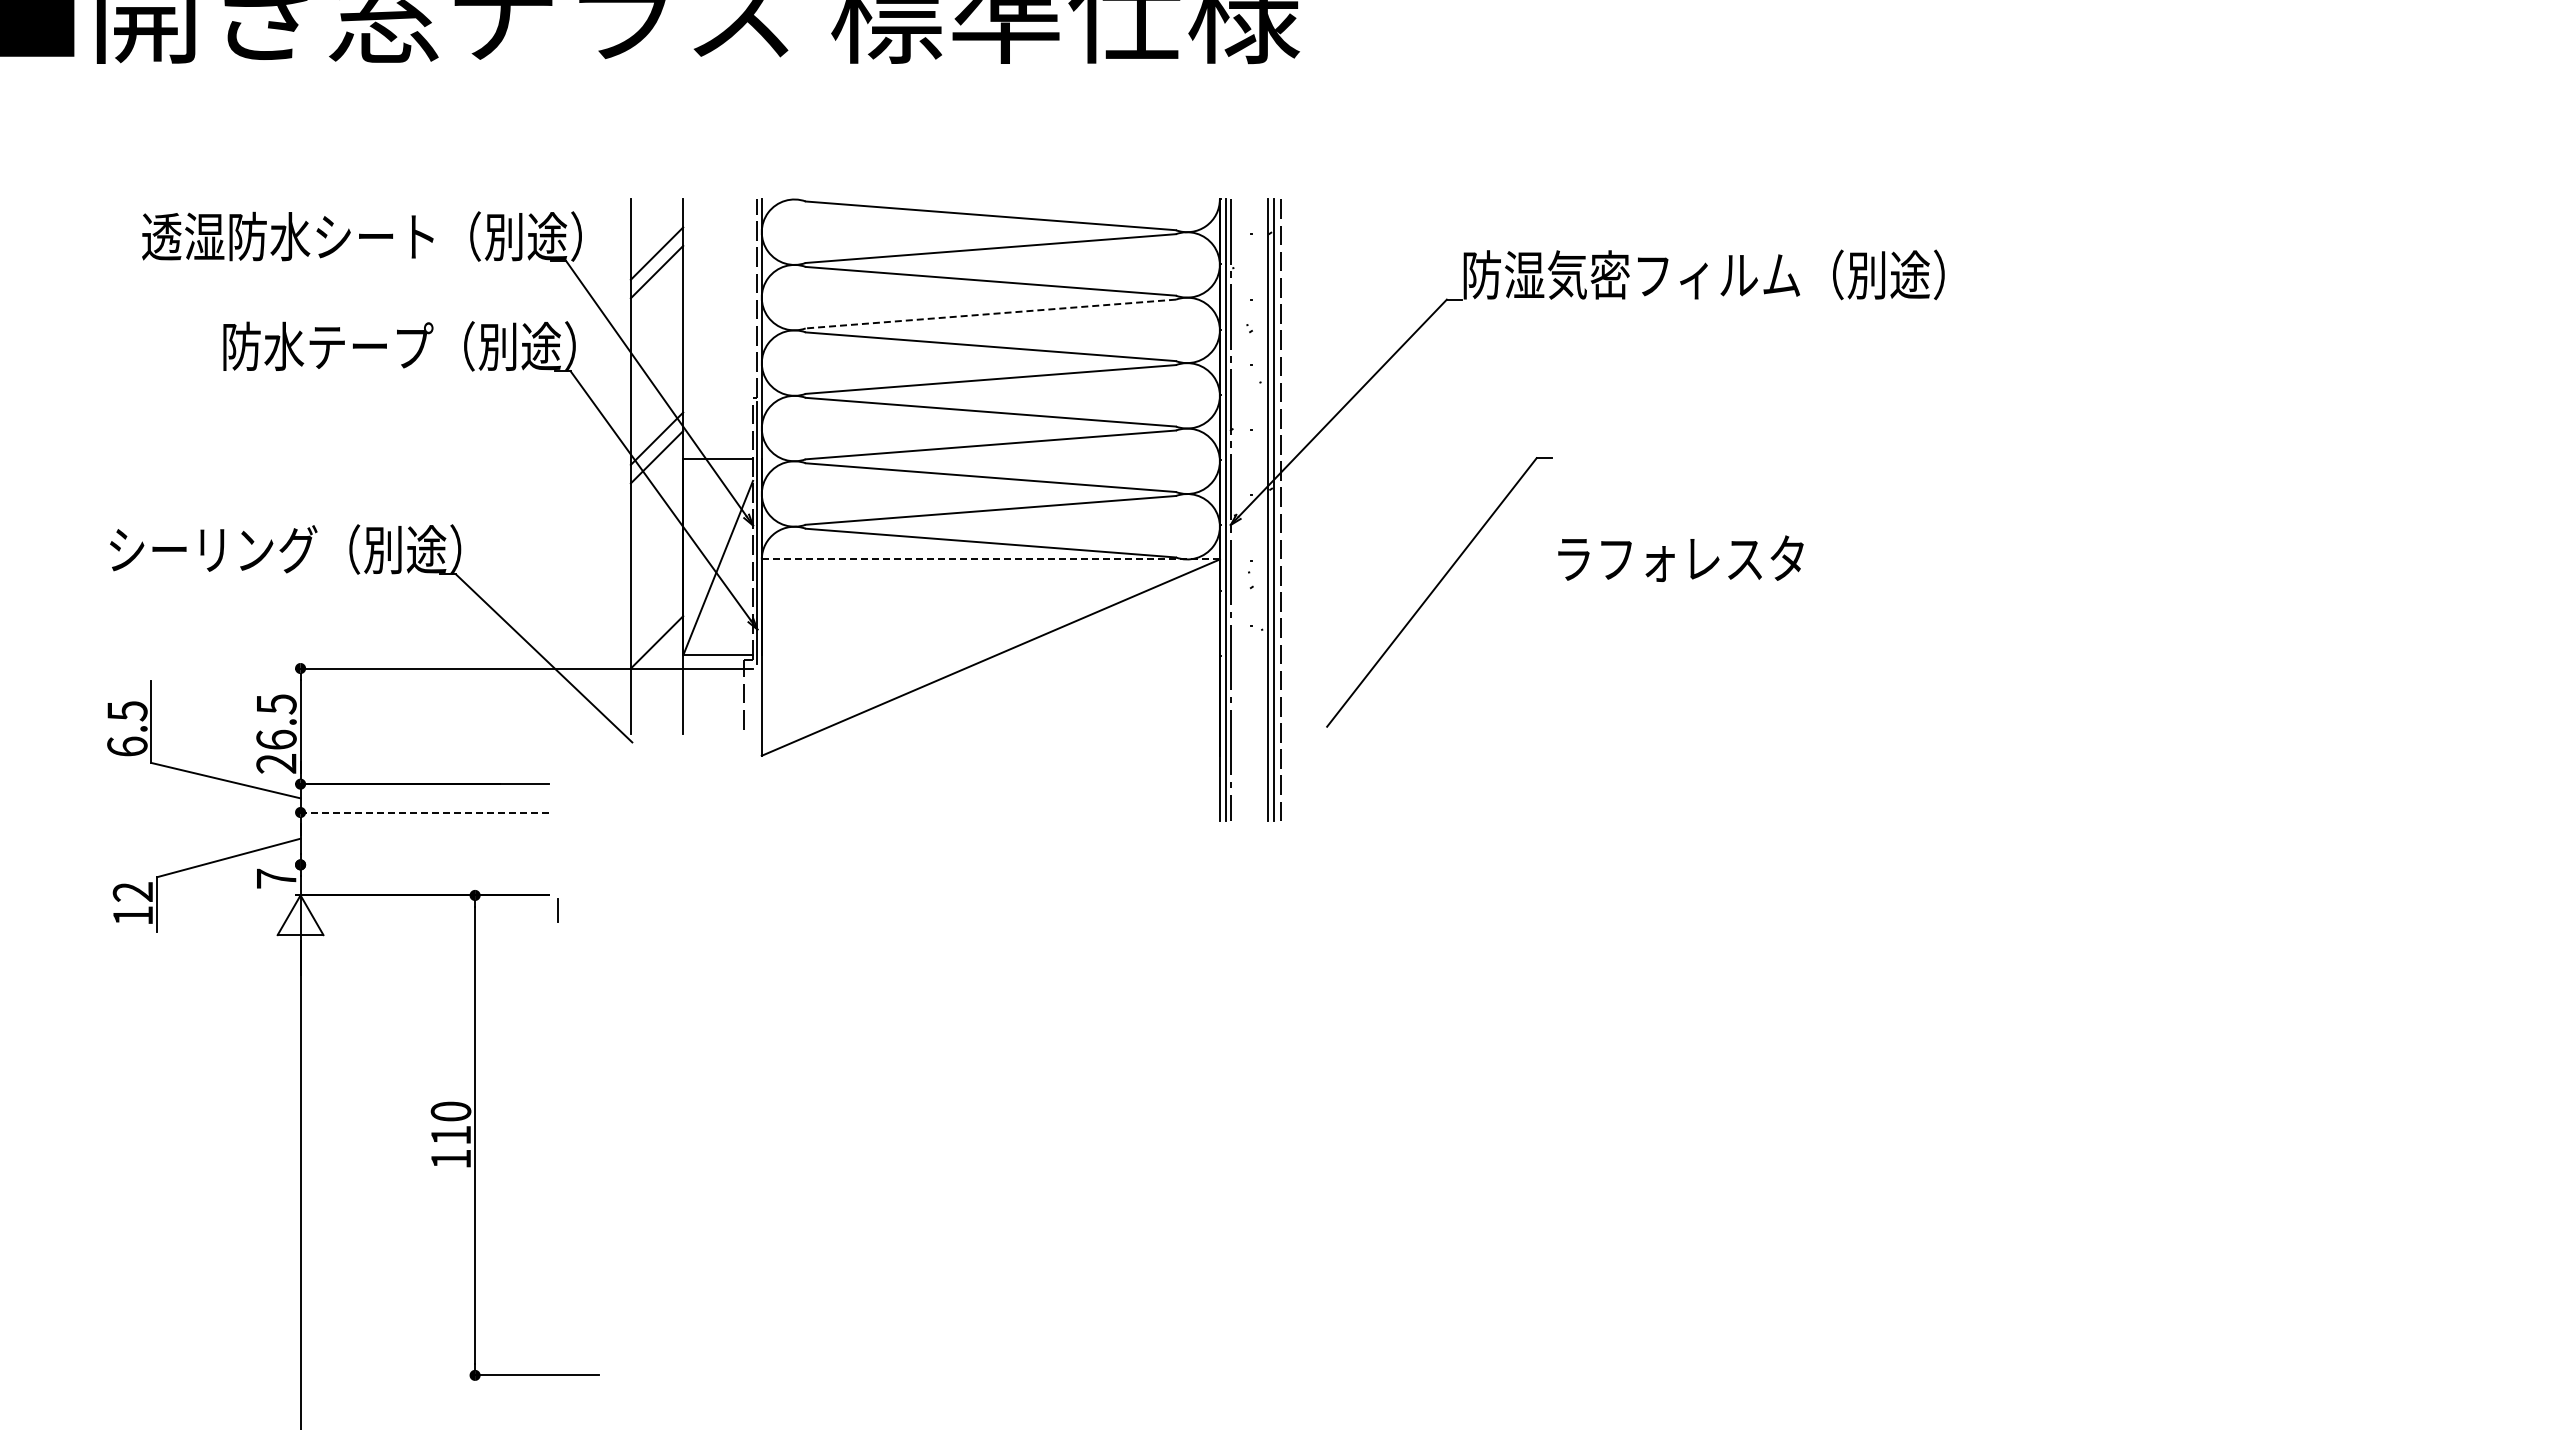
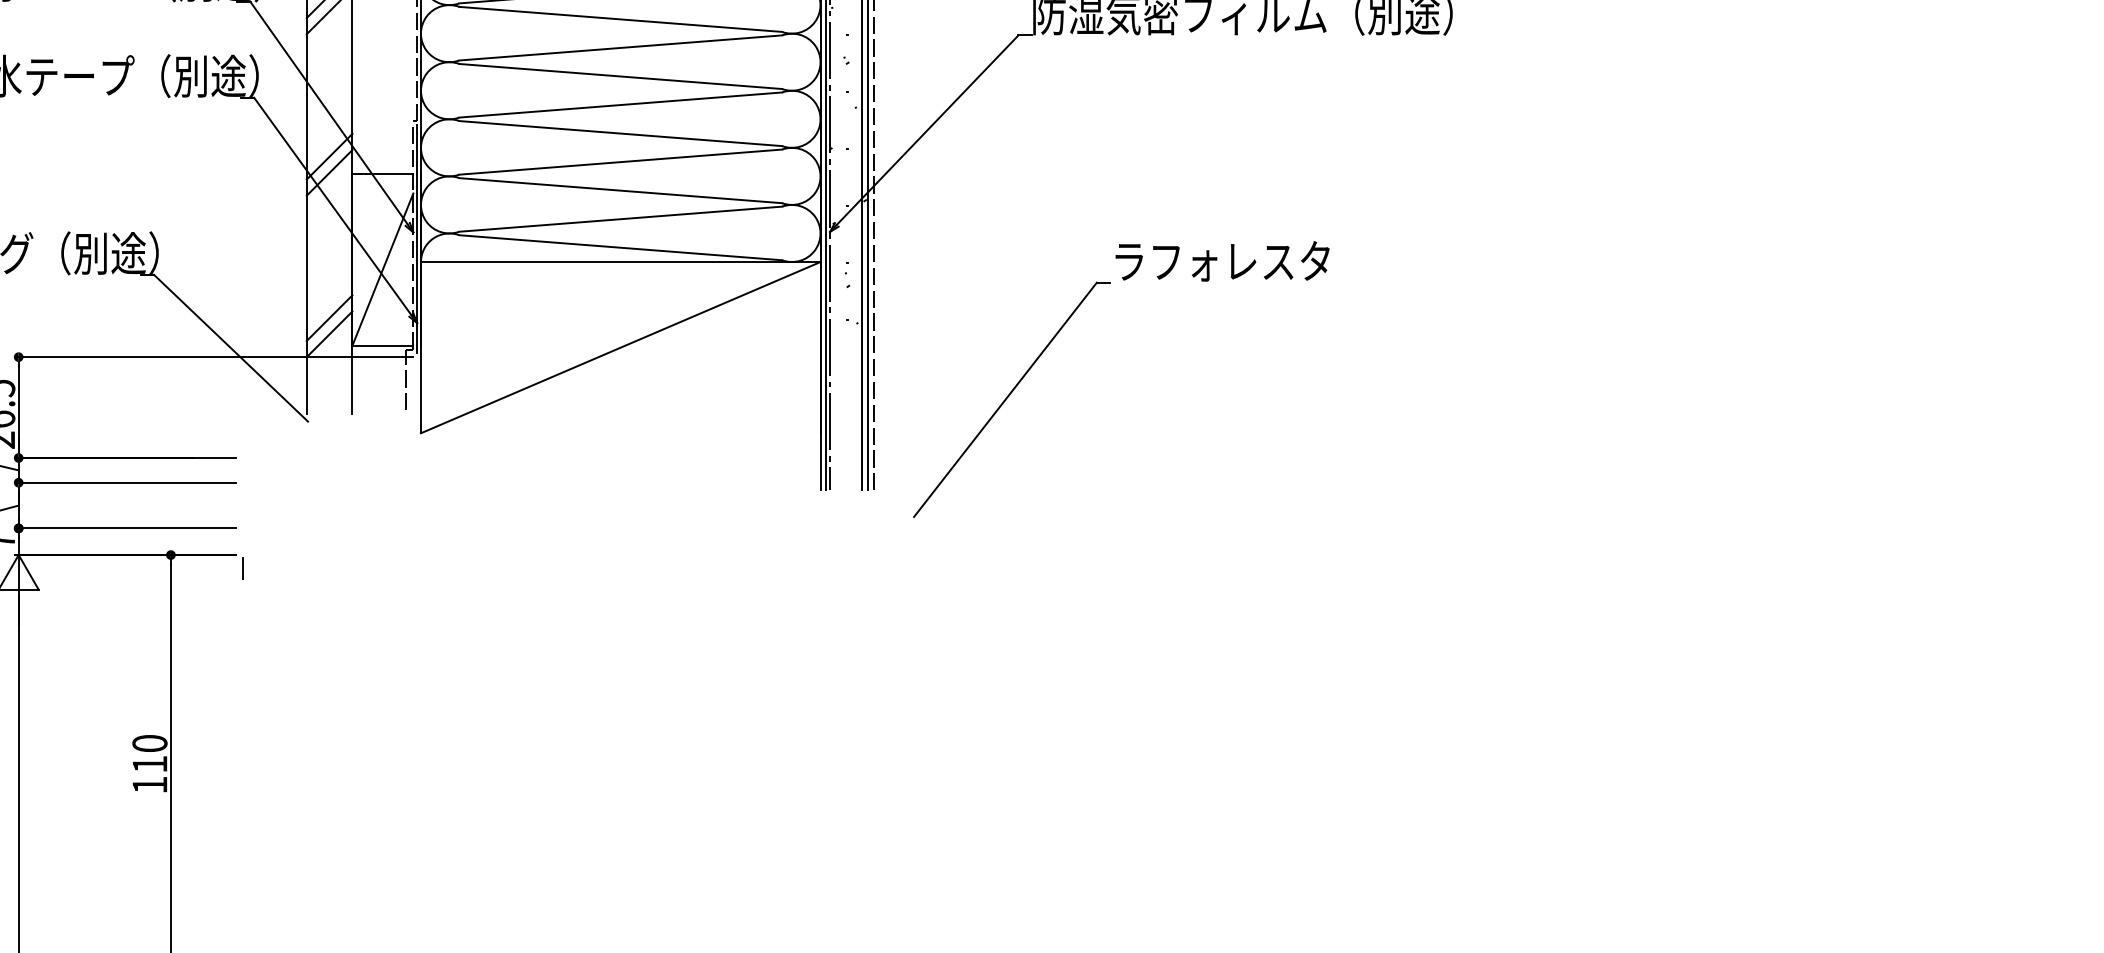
line: (990, 314) -> (620, 48), dashed -> solid
line: (990, 559) -> (620, 262), dashed -> solid
part: (1439, 592) -> (1012, 399), moved
line: (656, 623) -> (329, 317), added
line: (422, 812) -> (125, 482), dashed -> solid
line: (422, 864) -> (125, 528), added

